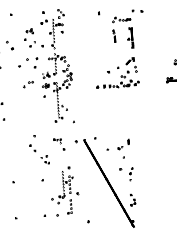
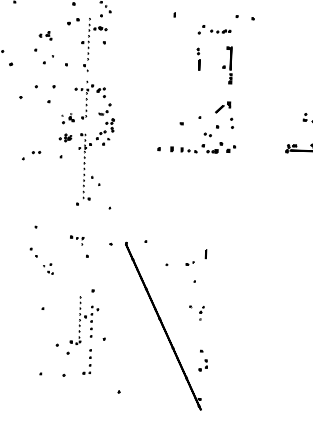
part: (28, 84) -> (31, 155), moved
part: (39, 154) -> (41, 261), size x0.7
part: (126, 174) -> (196, 313), size x0.6

